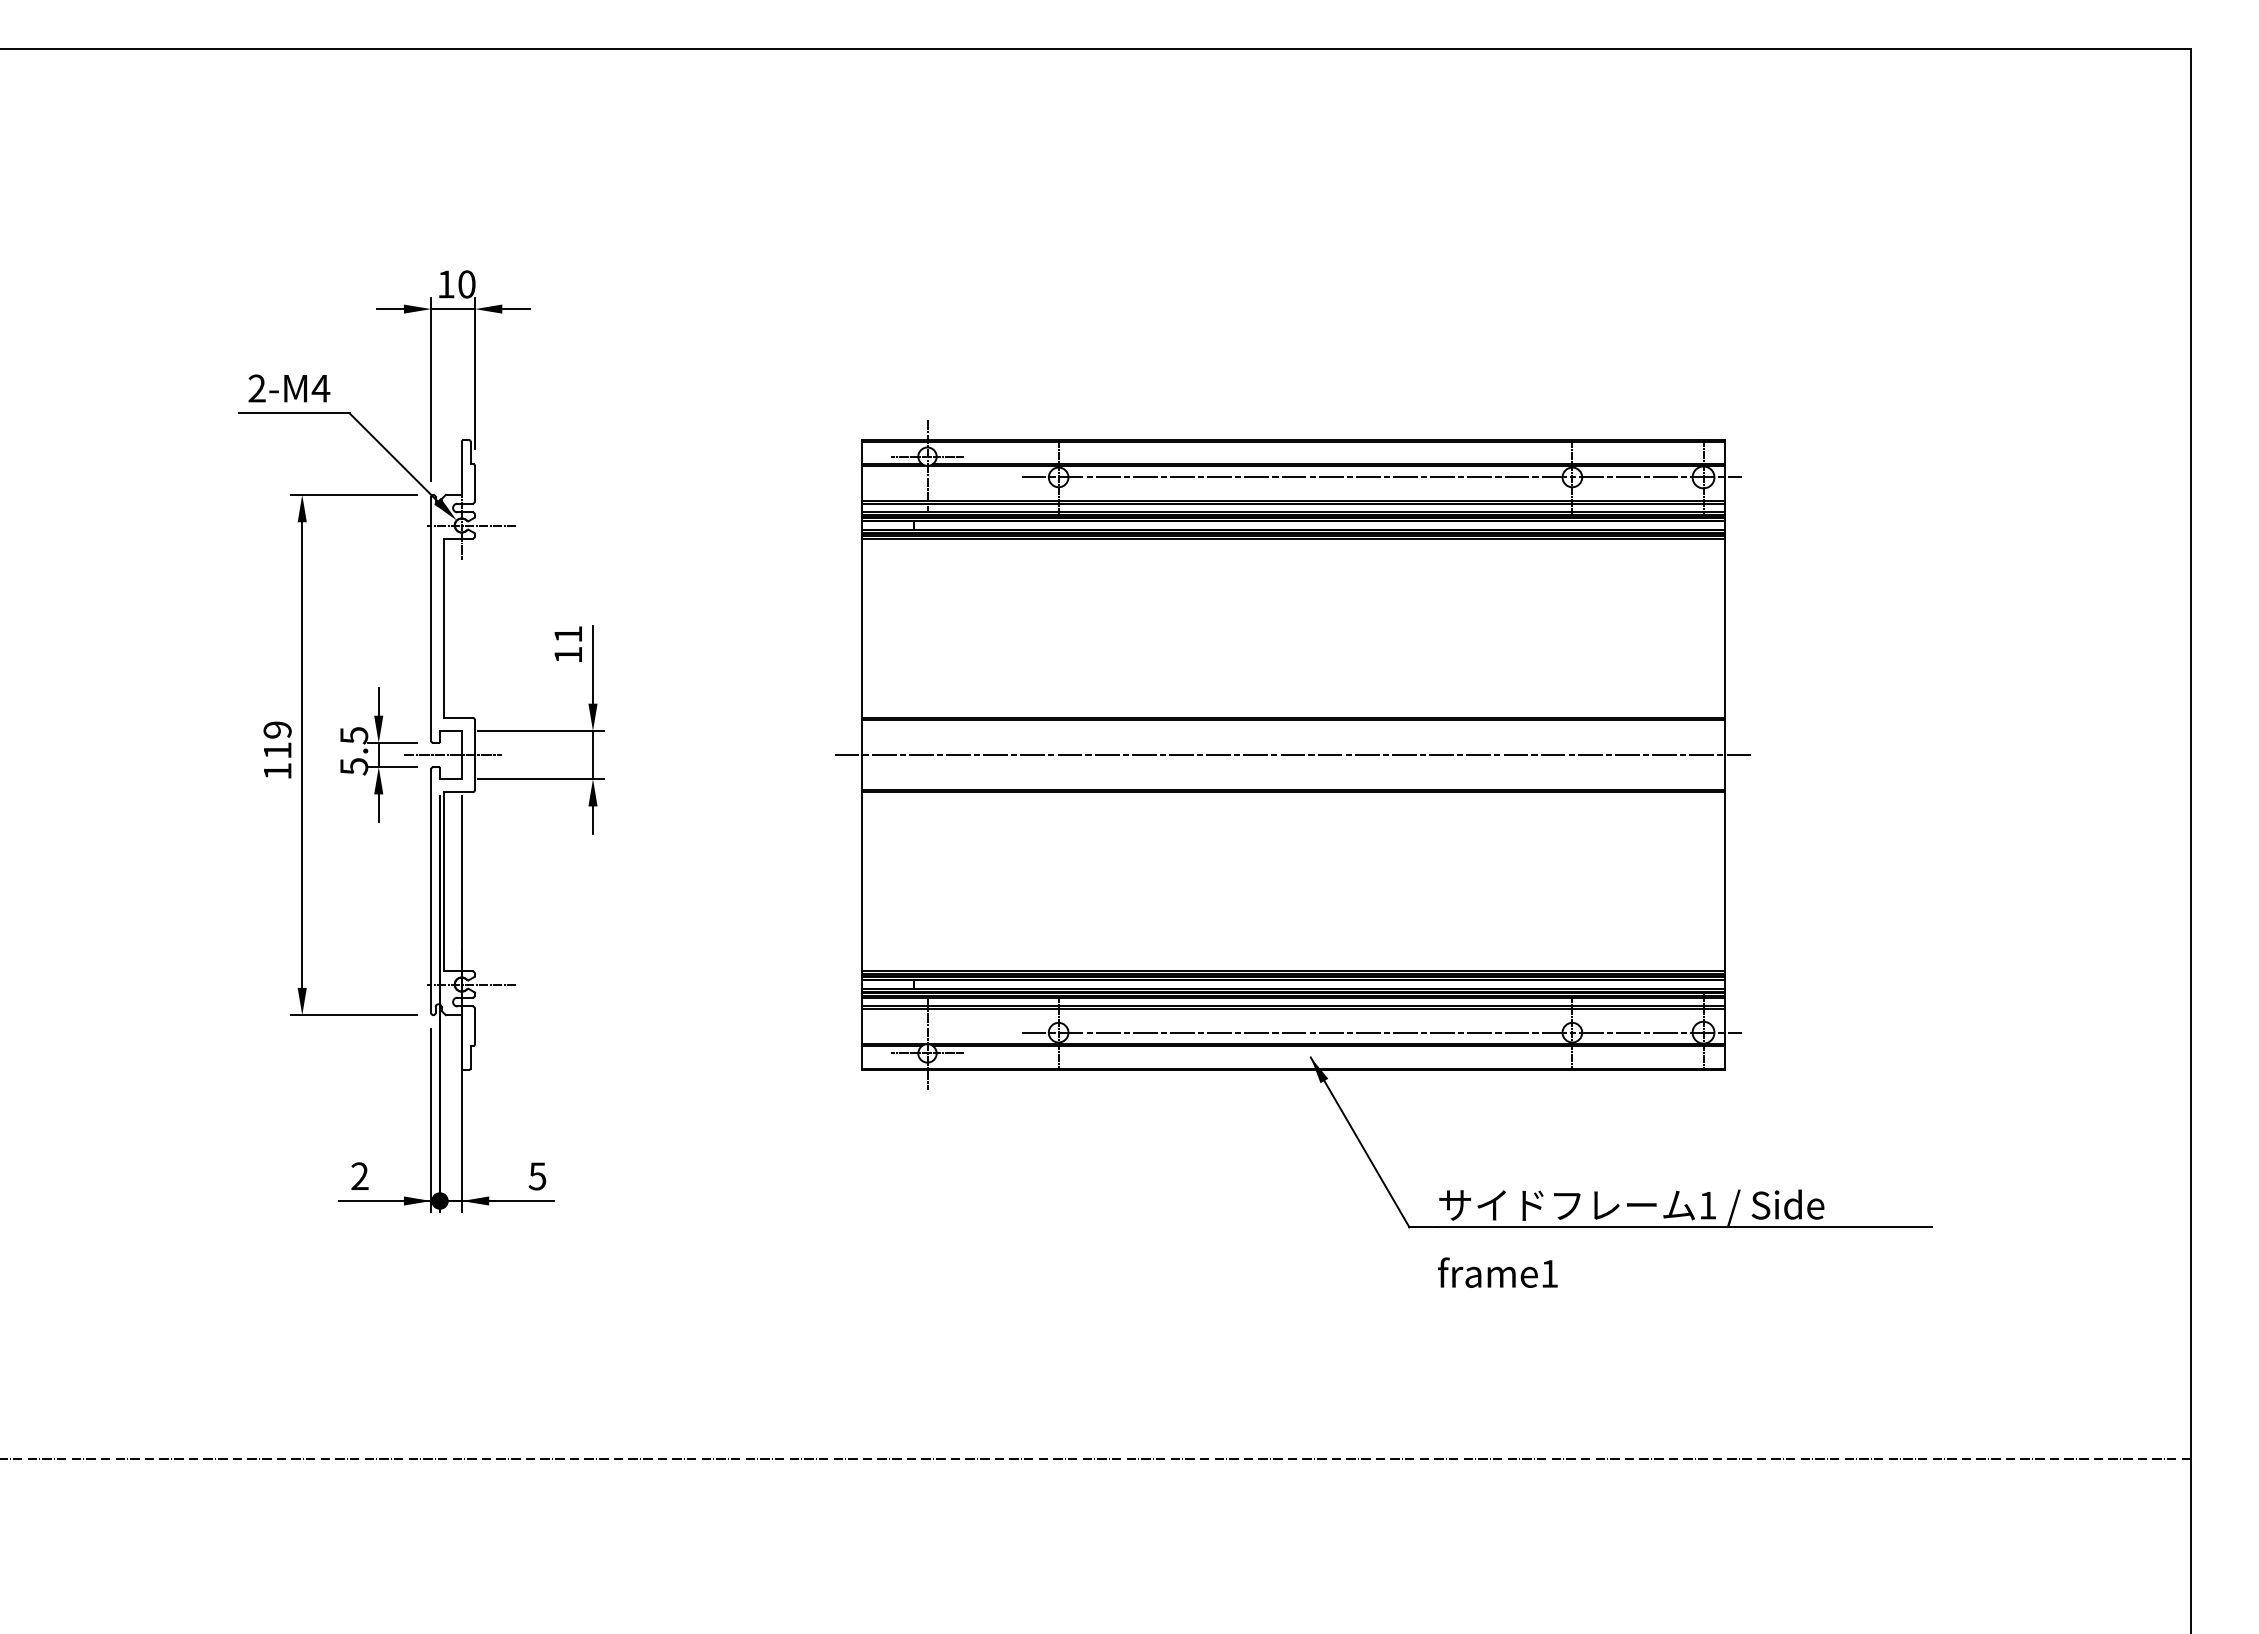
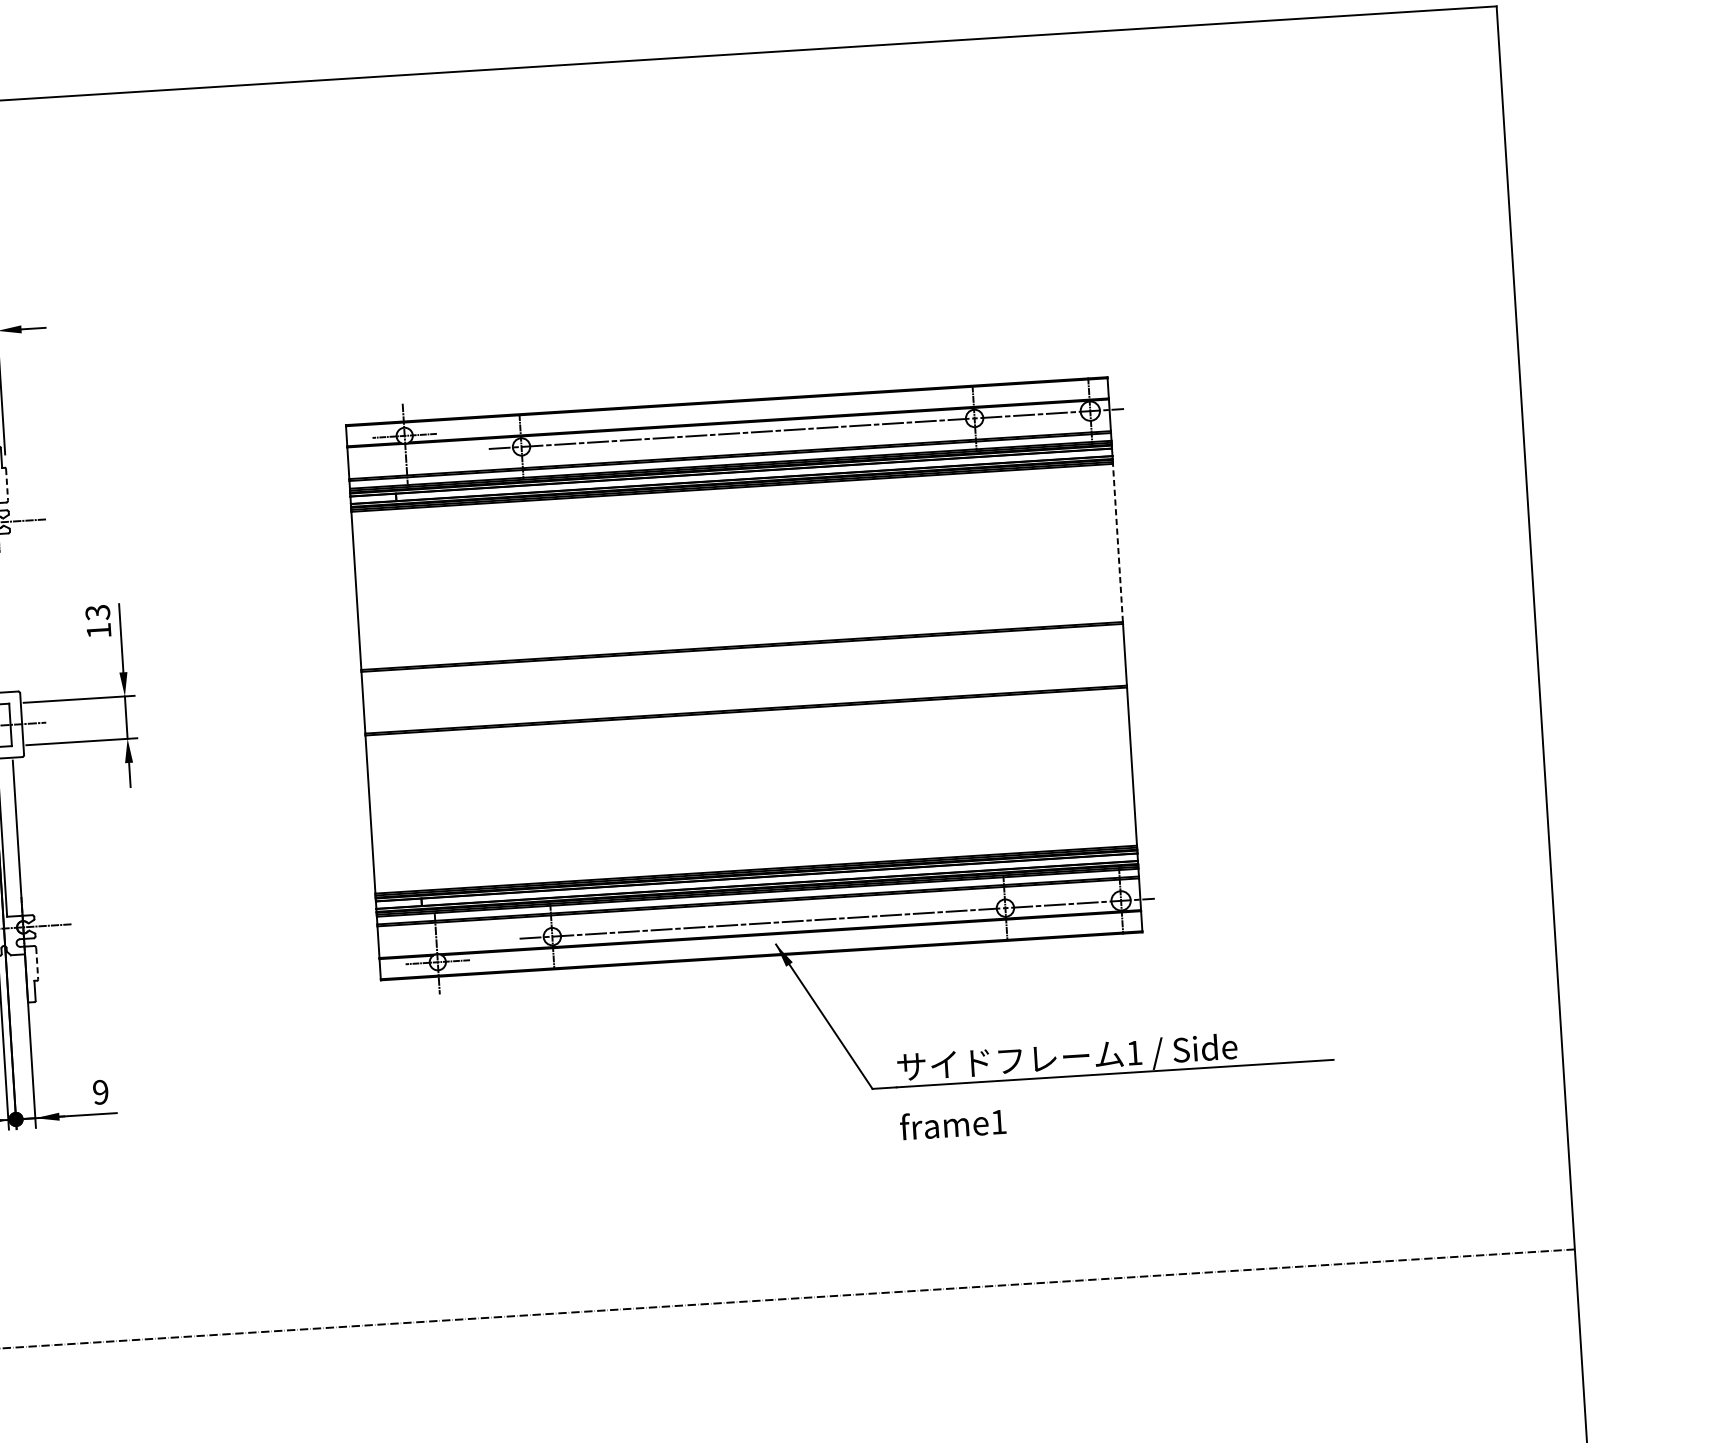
line: (474, 483) -> (6, 484), solid -> dashed
line: (1725, 628) -> (1118, 543), solid -> dashed
text: (568, 634) -> (97, 612), 11 -> 13
line: (1293, 755) -> (744, 679), removed
line: (474, 1026) -> (36, 963), solid -> dashed
text: (537, 1176) -> (100, 1092), 5 -> 9

